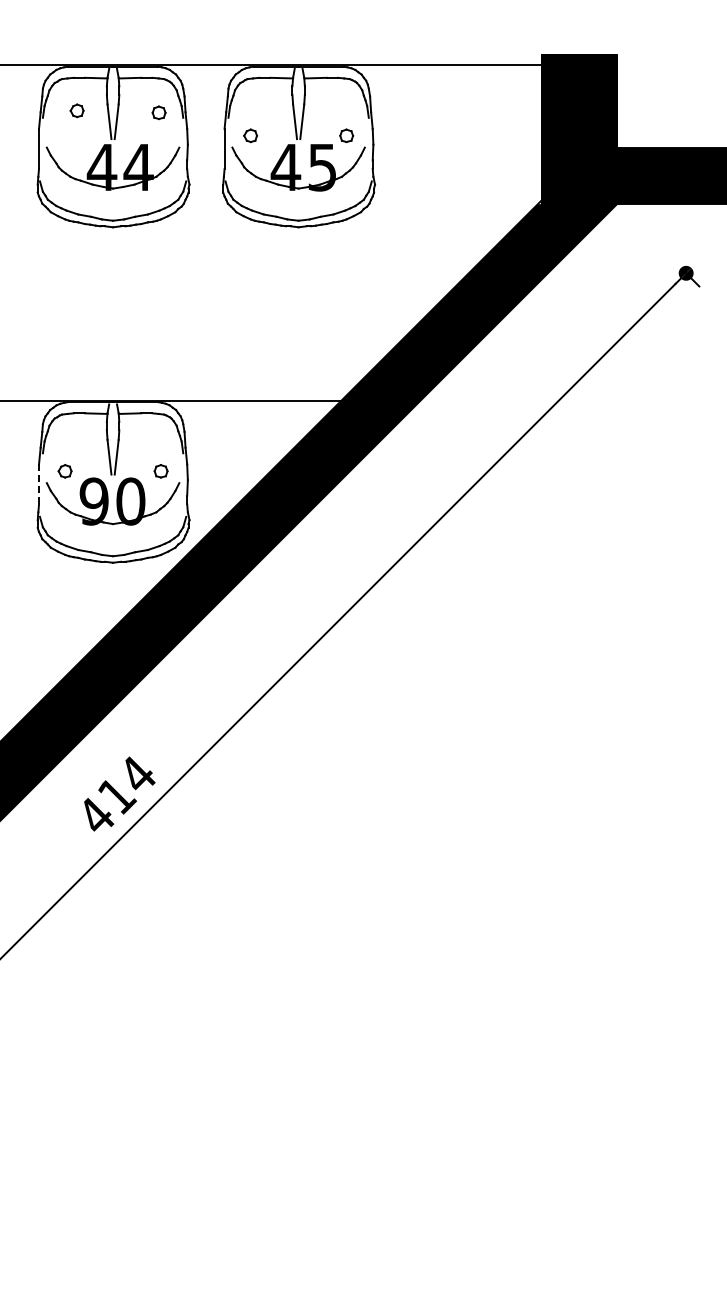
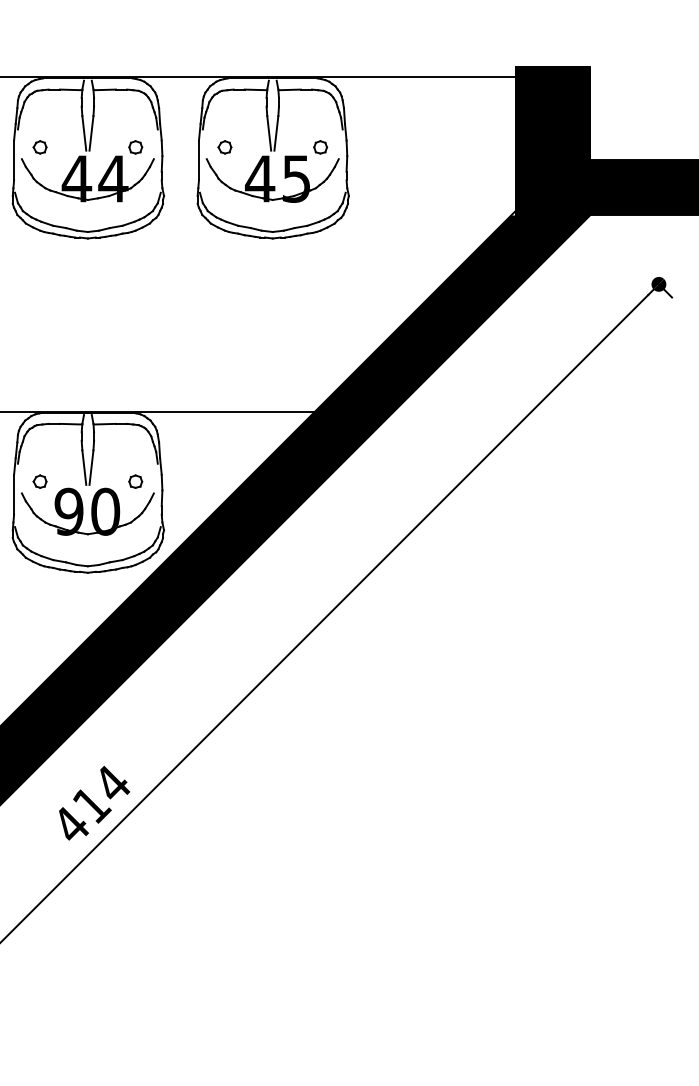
part: (76, 110) -> (39, 147), moved
part: (158, 112) -> (135, 147), moved
line: (39, 484) -> (14, 494), dashed -> solid

